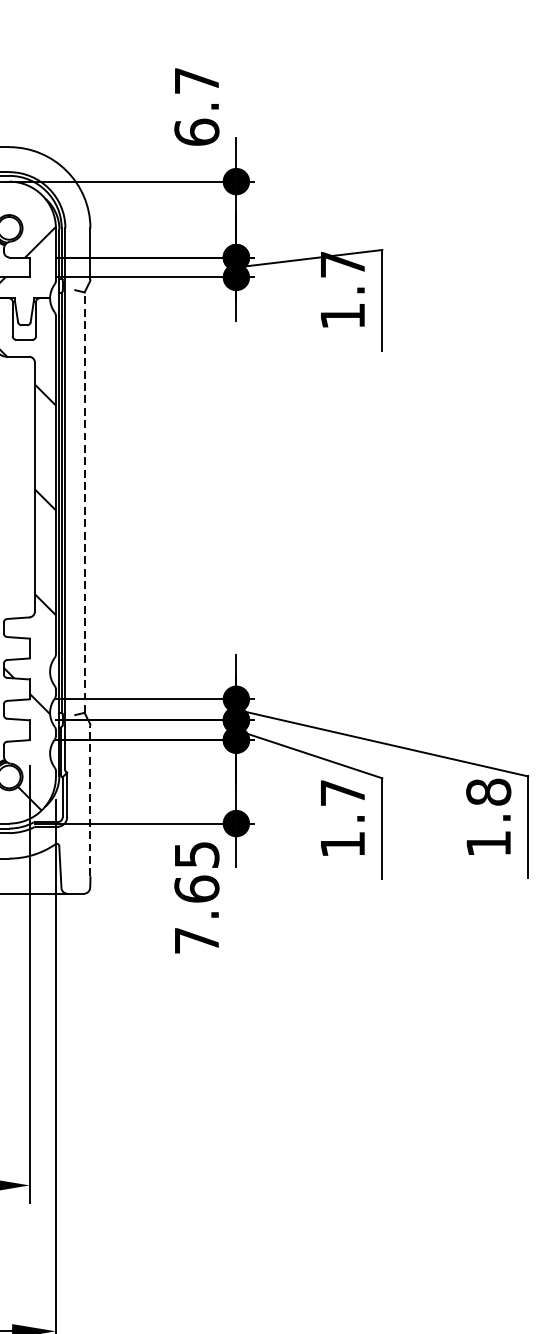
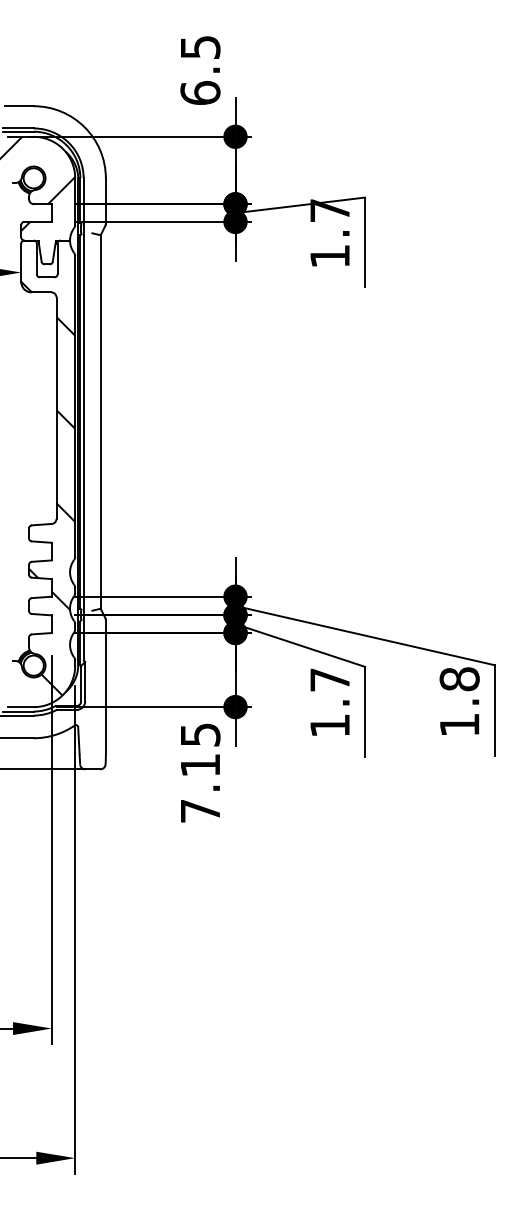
text: (196, 81) -> (200, 47), 6.7 -> 6.5
line: (84, 503) -> (100, 422), dashed -> solid
line: (90, 801) -> (105, 687), dashed -> solid
text: (196, 889) -> (200, 765), 7.65 -> 7.15

